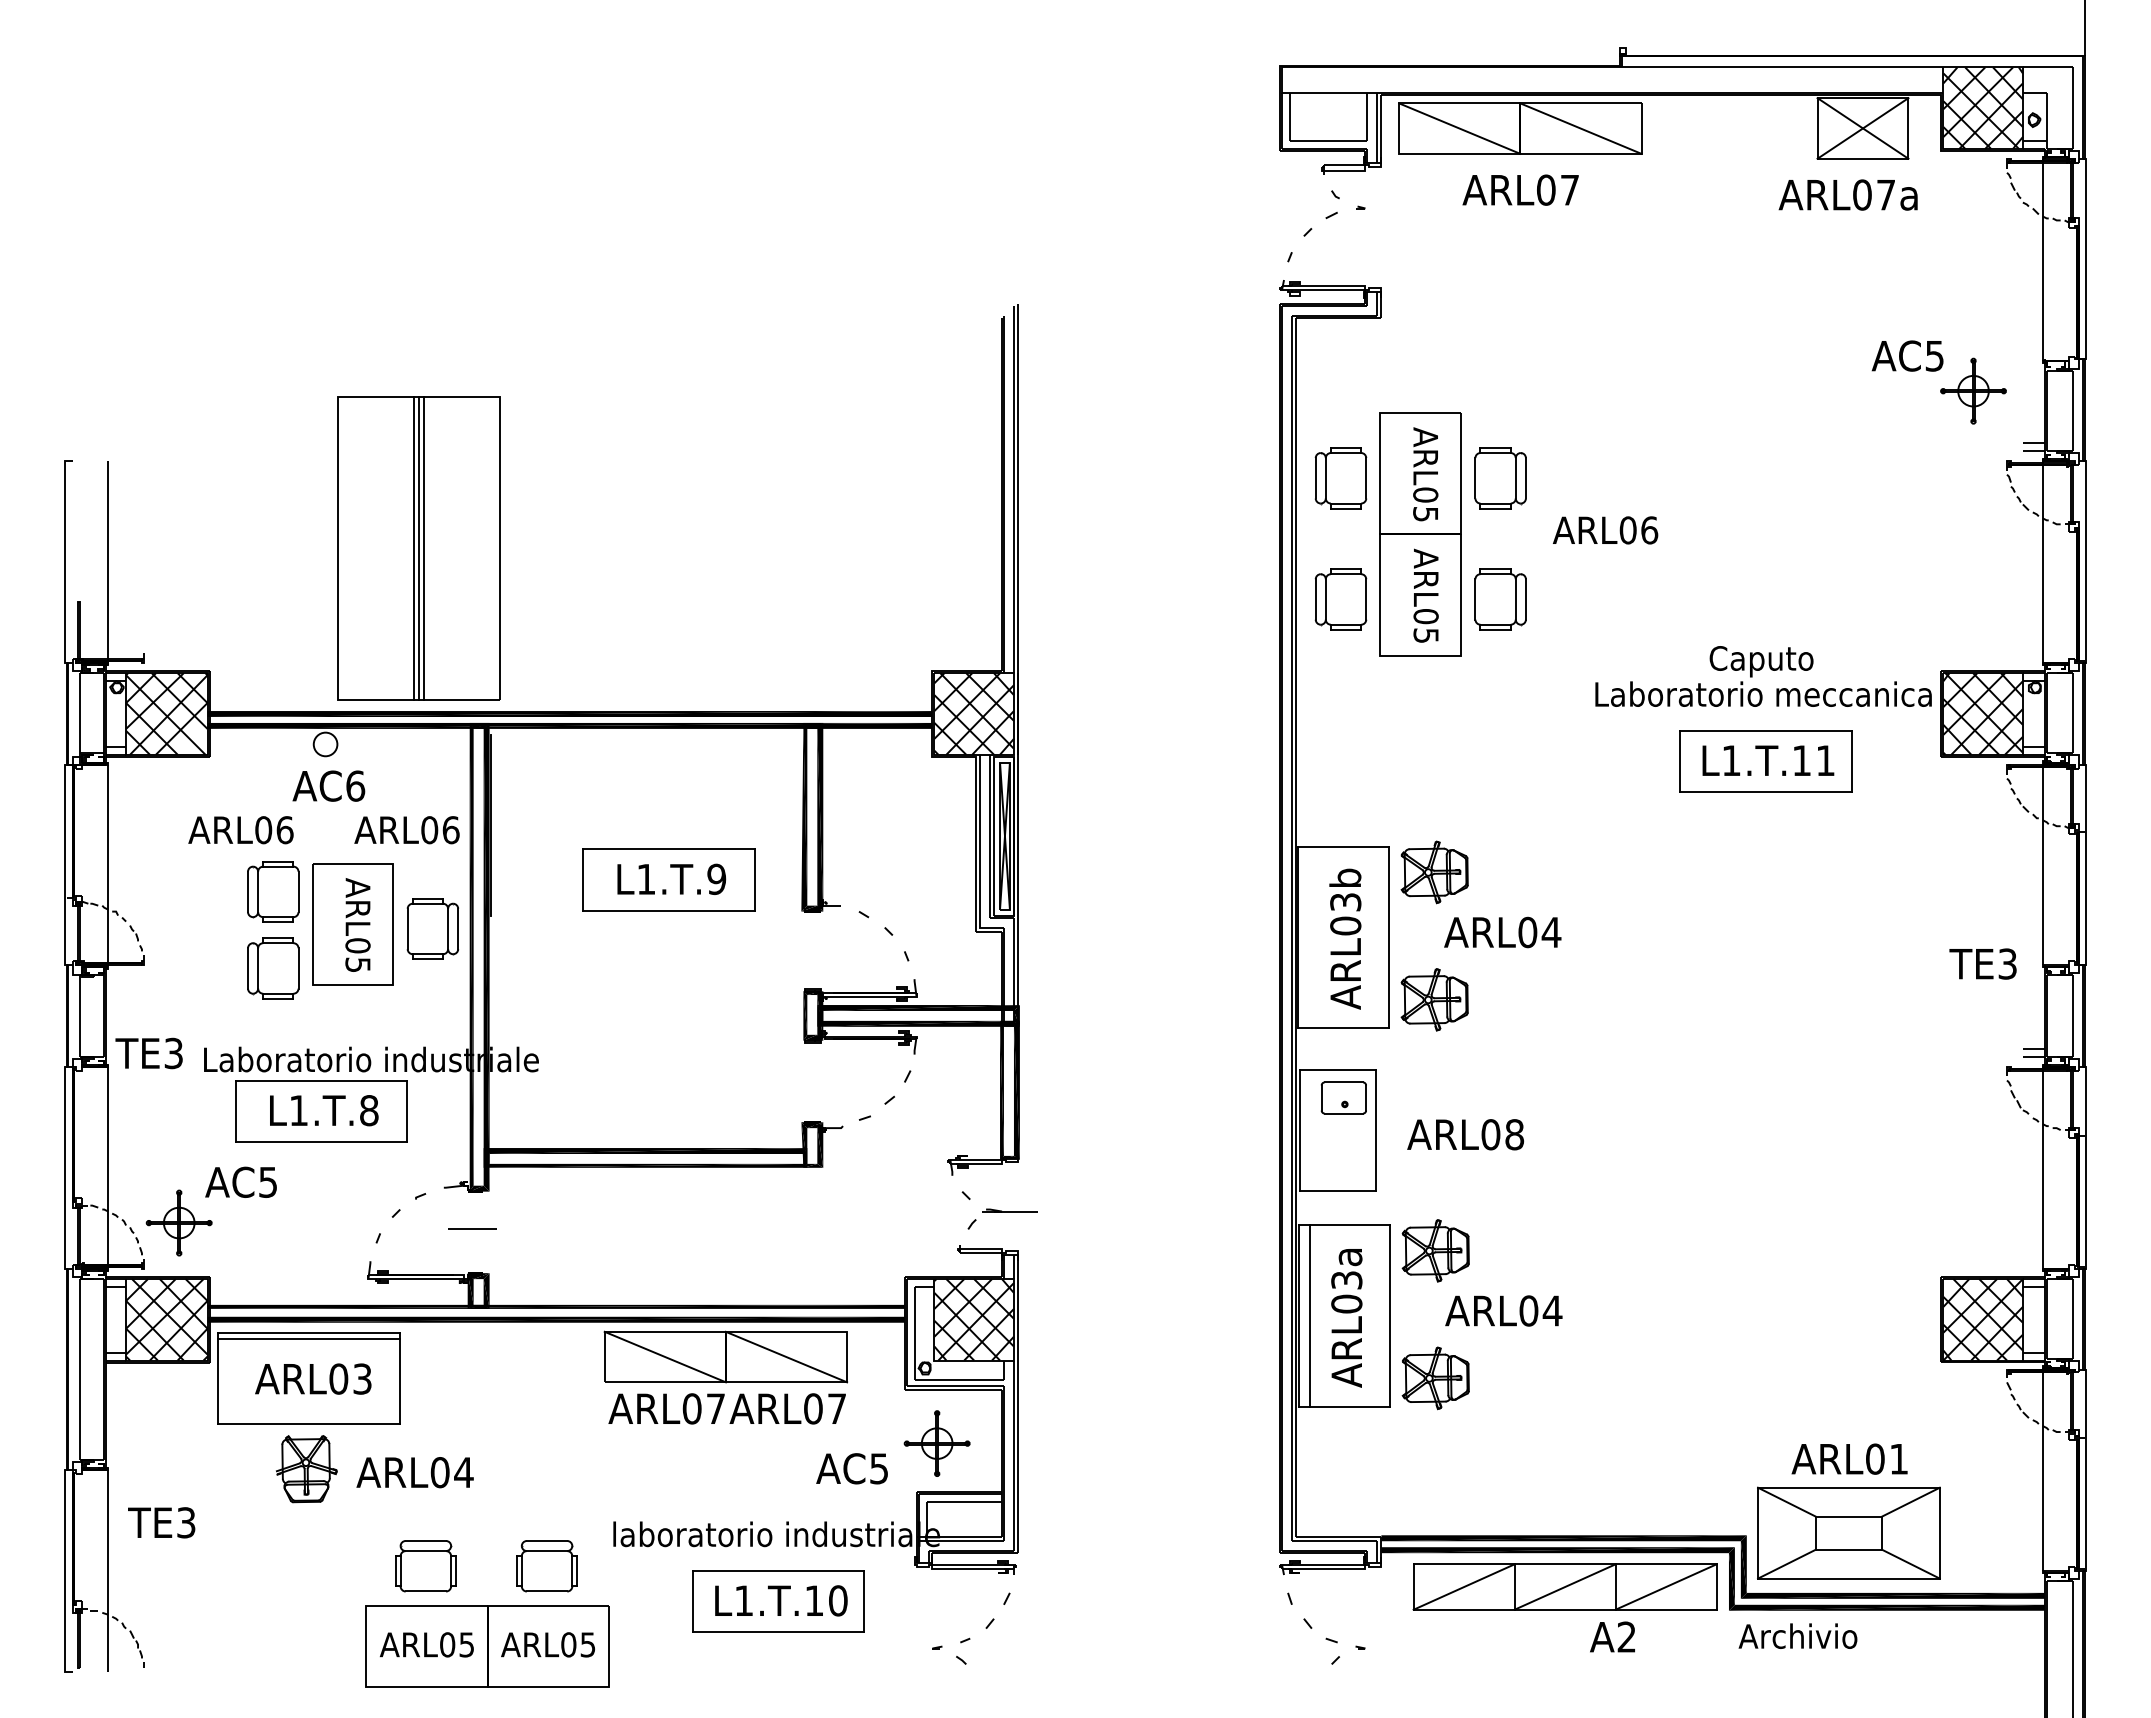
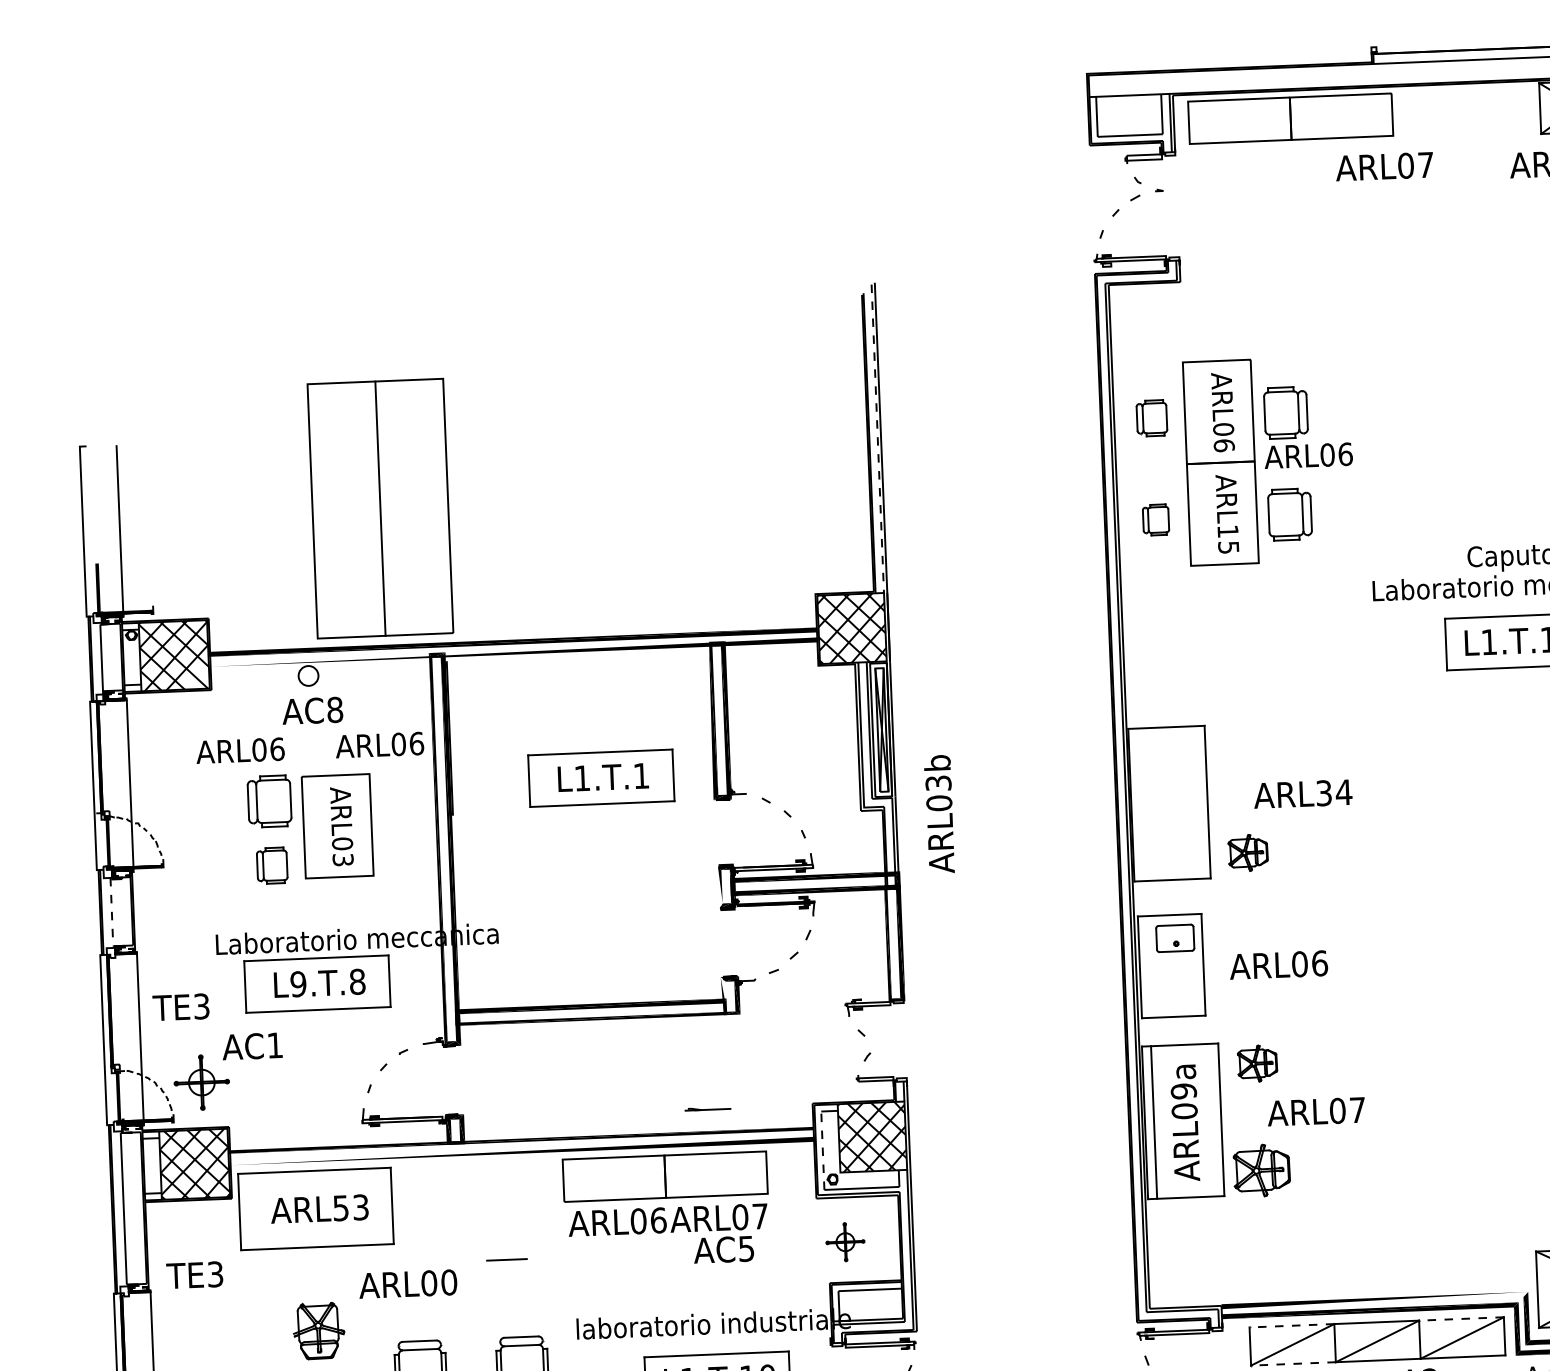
line: (1459, 128) -> (1239, 120), removed
line: (1580, 128) -> (1341, 116), removed
text: (1520, 189) -> (1384, 166), moved
part: (1340, 478) -> (1151, 418), size x0.7
line: (1013, 489) -> (877, 438), solid -> dashed
text: (1425, 513) -> (1224, 445), ARL05 -> ARL06
text: (1605, 530) -> (1308, 455), moved
line: (414, 548) -> (376, 508), removed
line: (424, 548) -> (384, 508), removed
part: (1340, 599) -> (1155, 520), size x0.6
text: (1425, 616) -> (1227, 531), ARL05 -> ARL15
fill: (569, 725) -> (512, 651), removed
text: (355, 785) -> (335, 709), AC6 -> AC8
part: (1434, 872) -> (1243, 746), removed
text: (716, 879) -> (641, 776), L1.T.9 -> L1.T.1
part: (432, 928) -> (404, 826), removed
text: (1527, 932) -> (1323, 793), ARL04 -> ARL34
text: (1345, 938) -> (939, 813), moved
text: (358, 965) -> (343, 860), ARL05 -> ARL03
part: (273, 968) -> (272, 865), size x0.7
part: (1434, 999) -> (1248, 852), size x0.7
line: (80, 1015) -> (111, 911), solid -> dashed
fill: (805, 1015) -> (720, 887), removed
text: (148, 1053) -> (180, 1007), moved
text: (370, 1059) -> (356, 938), Laboratorio industriale -> Laboratorio meccanica
text: (298, 1110) -> (298, 984), L1.T.8 -> L9.T.8
text: (1514, 1134) -> (1319, 963), ARL08 -> ARL06
fill: (804, 1142) -> (723, 993), removed
text: (267, 1182) -> (274, 1045), AC5 -> AC1
part: (1009, 1210) -> (707, 1108), moved
line: (472, 1228) -> (506, 1259), moved
part: (1435, 1250) -> (1257, 1063), size x0.7
text: (1346, 1280) -> (1183, 1091), ARL03a -> ARL09a
text: (1552, 1310) -> (1357, 1109), ARL04 -> ARL07
fill: (555, 1319) -> (520, 1150), removed
line: (914, 1333) -> (822, 1150), solid -> dashed
line: (308, 1338) -> (314, 1175), removed
line: (664, 1356) -> (613, 1178), removed
line: (786, 1356) -> (716, 1174), removed
text: (338, 1378) -> (340, 1207), ARL03 -> ARL53
text: (715, 1408) -> (658, 1220), ARL07 -> ARL06
part: (936, 1443) -> (844, 1242), size x0.7
text: (851, 1468) -> (723, 1249), moved
part: (306, 1469) -> (318, 1331), moved
text: (463, 1472) -> (448, 1282), ARL04 -> ARL00
text: (161, 1522) -> (194, 1274), moved
fill: (1563, 1538) -> (1374, 1300), removed
line: (1463, 1564) -> (1291, 1325), solid -> dashed
line: (1665, 1564) -> (1460, 1319), solid -> dashed
line: (1463, 1609) -> (1292, 1363), solid -> dashed

